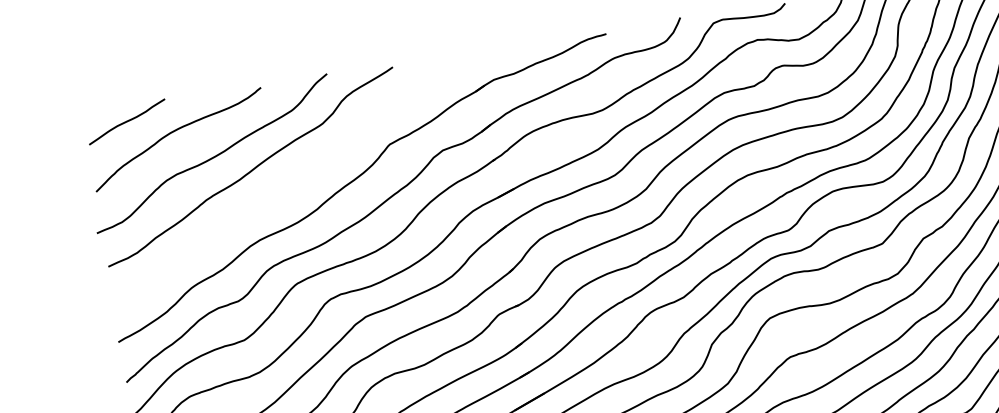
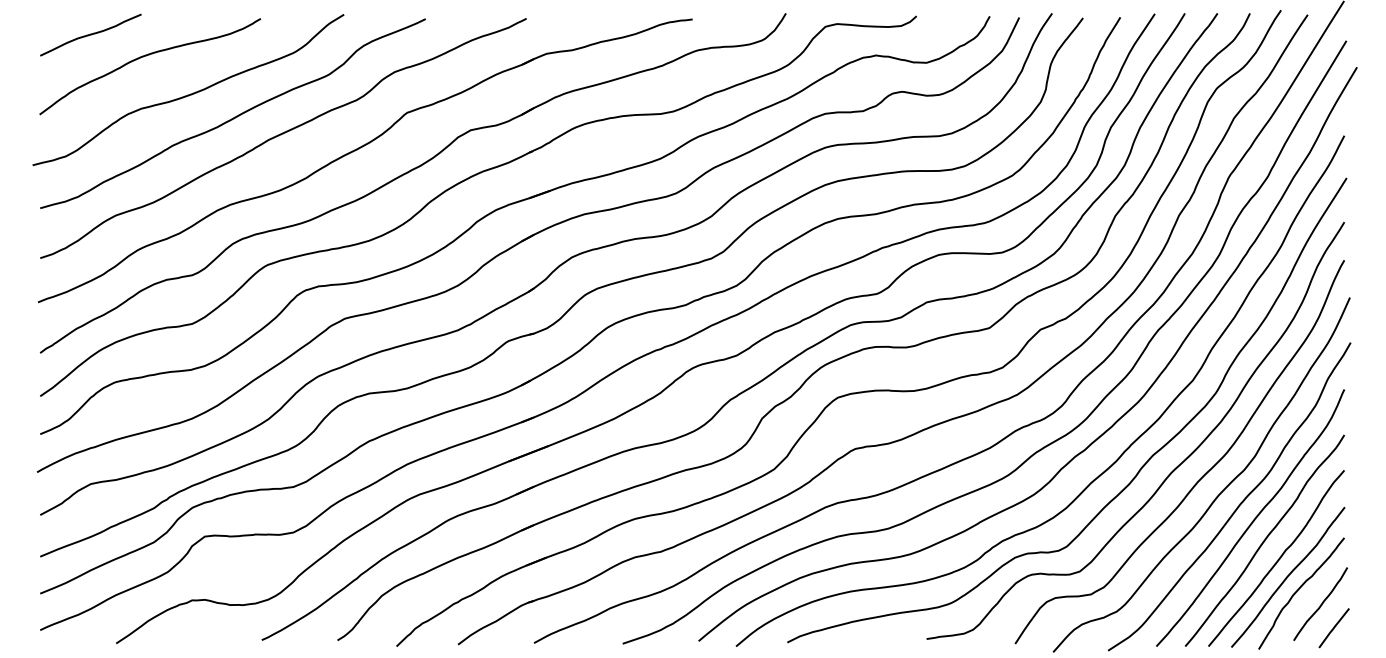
curve: (292, 178) -> (281, 135), added

